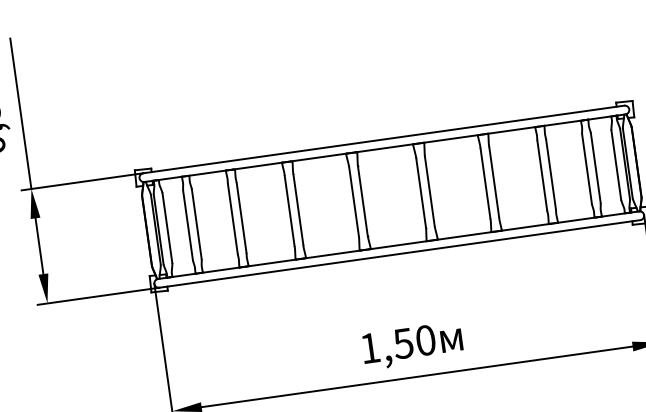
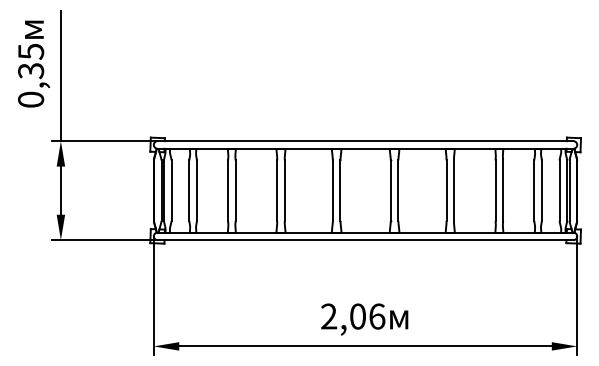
text: (398, 344) -> (353, 316), 1,50 -> 2,06

